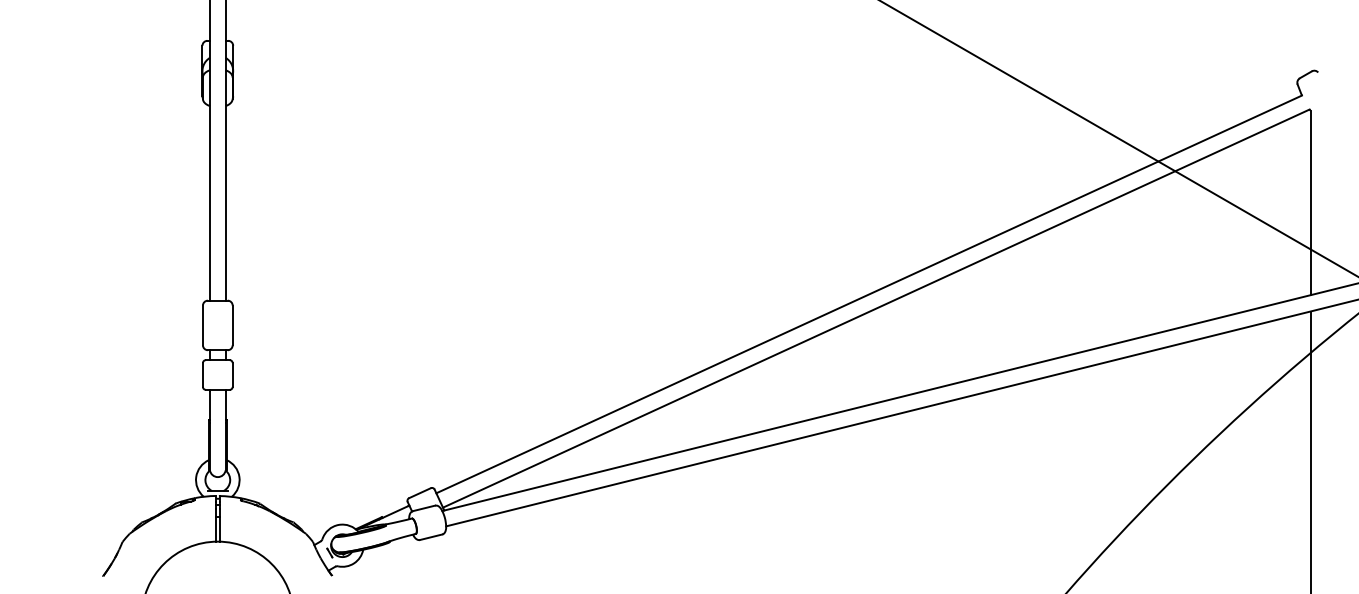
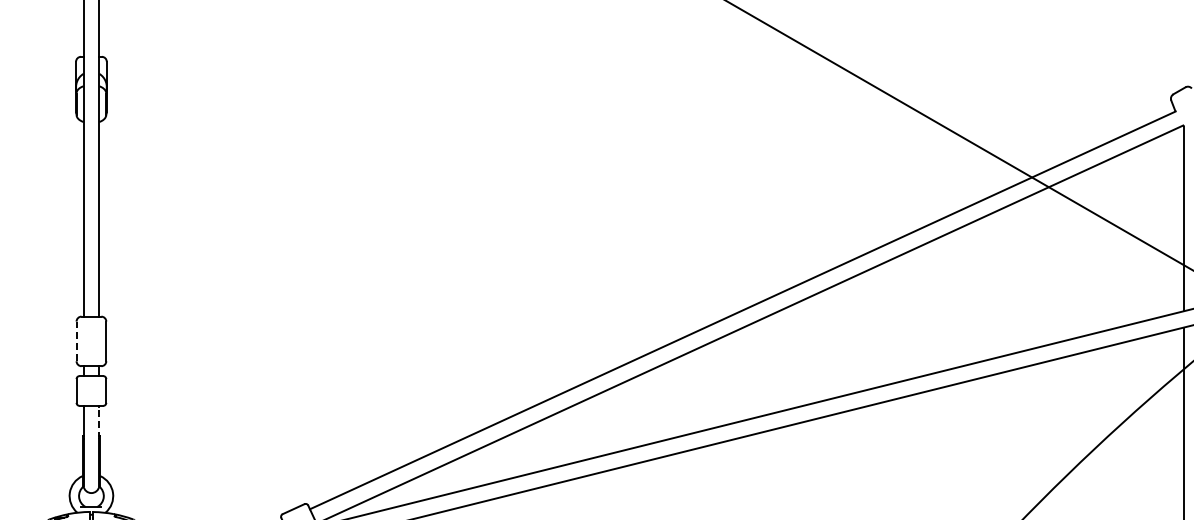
line: (202, 325) -> (76, 341), solid -> dashed
line: (225, 406) -> (99, 422), solid -> dashed

